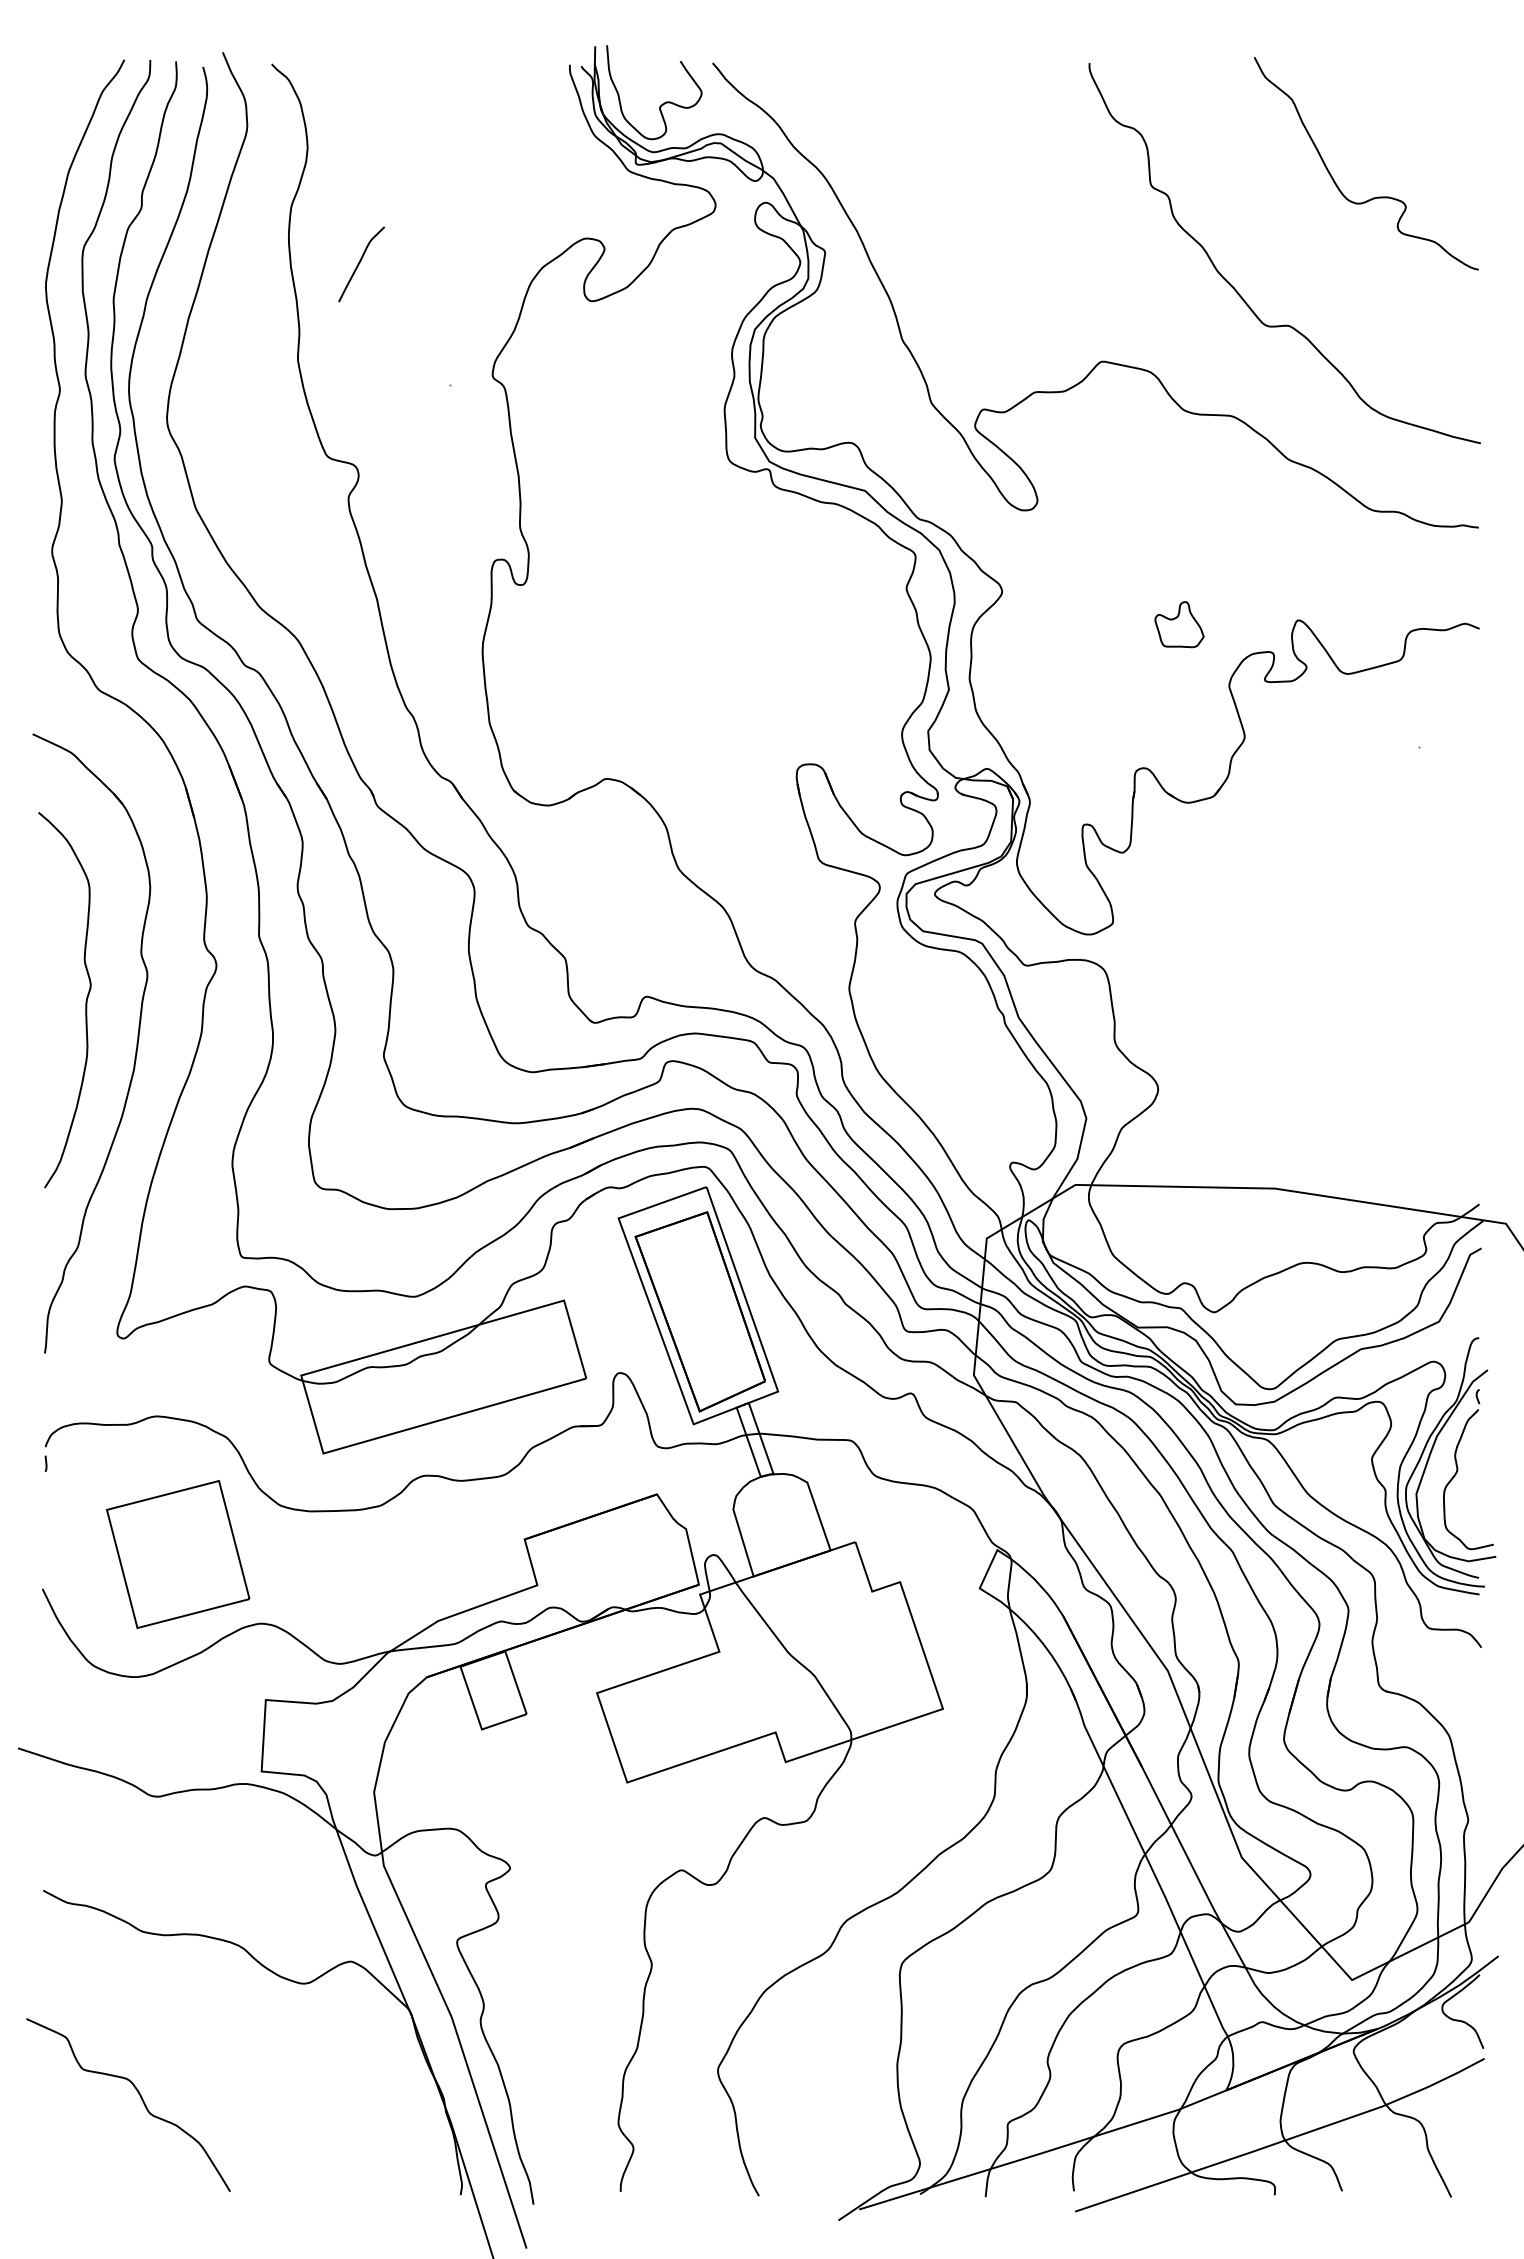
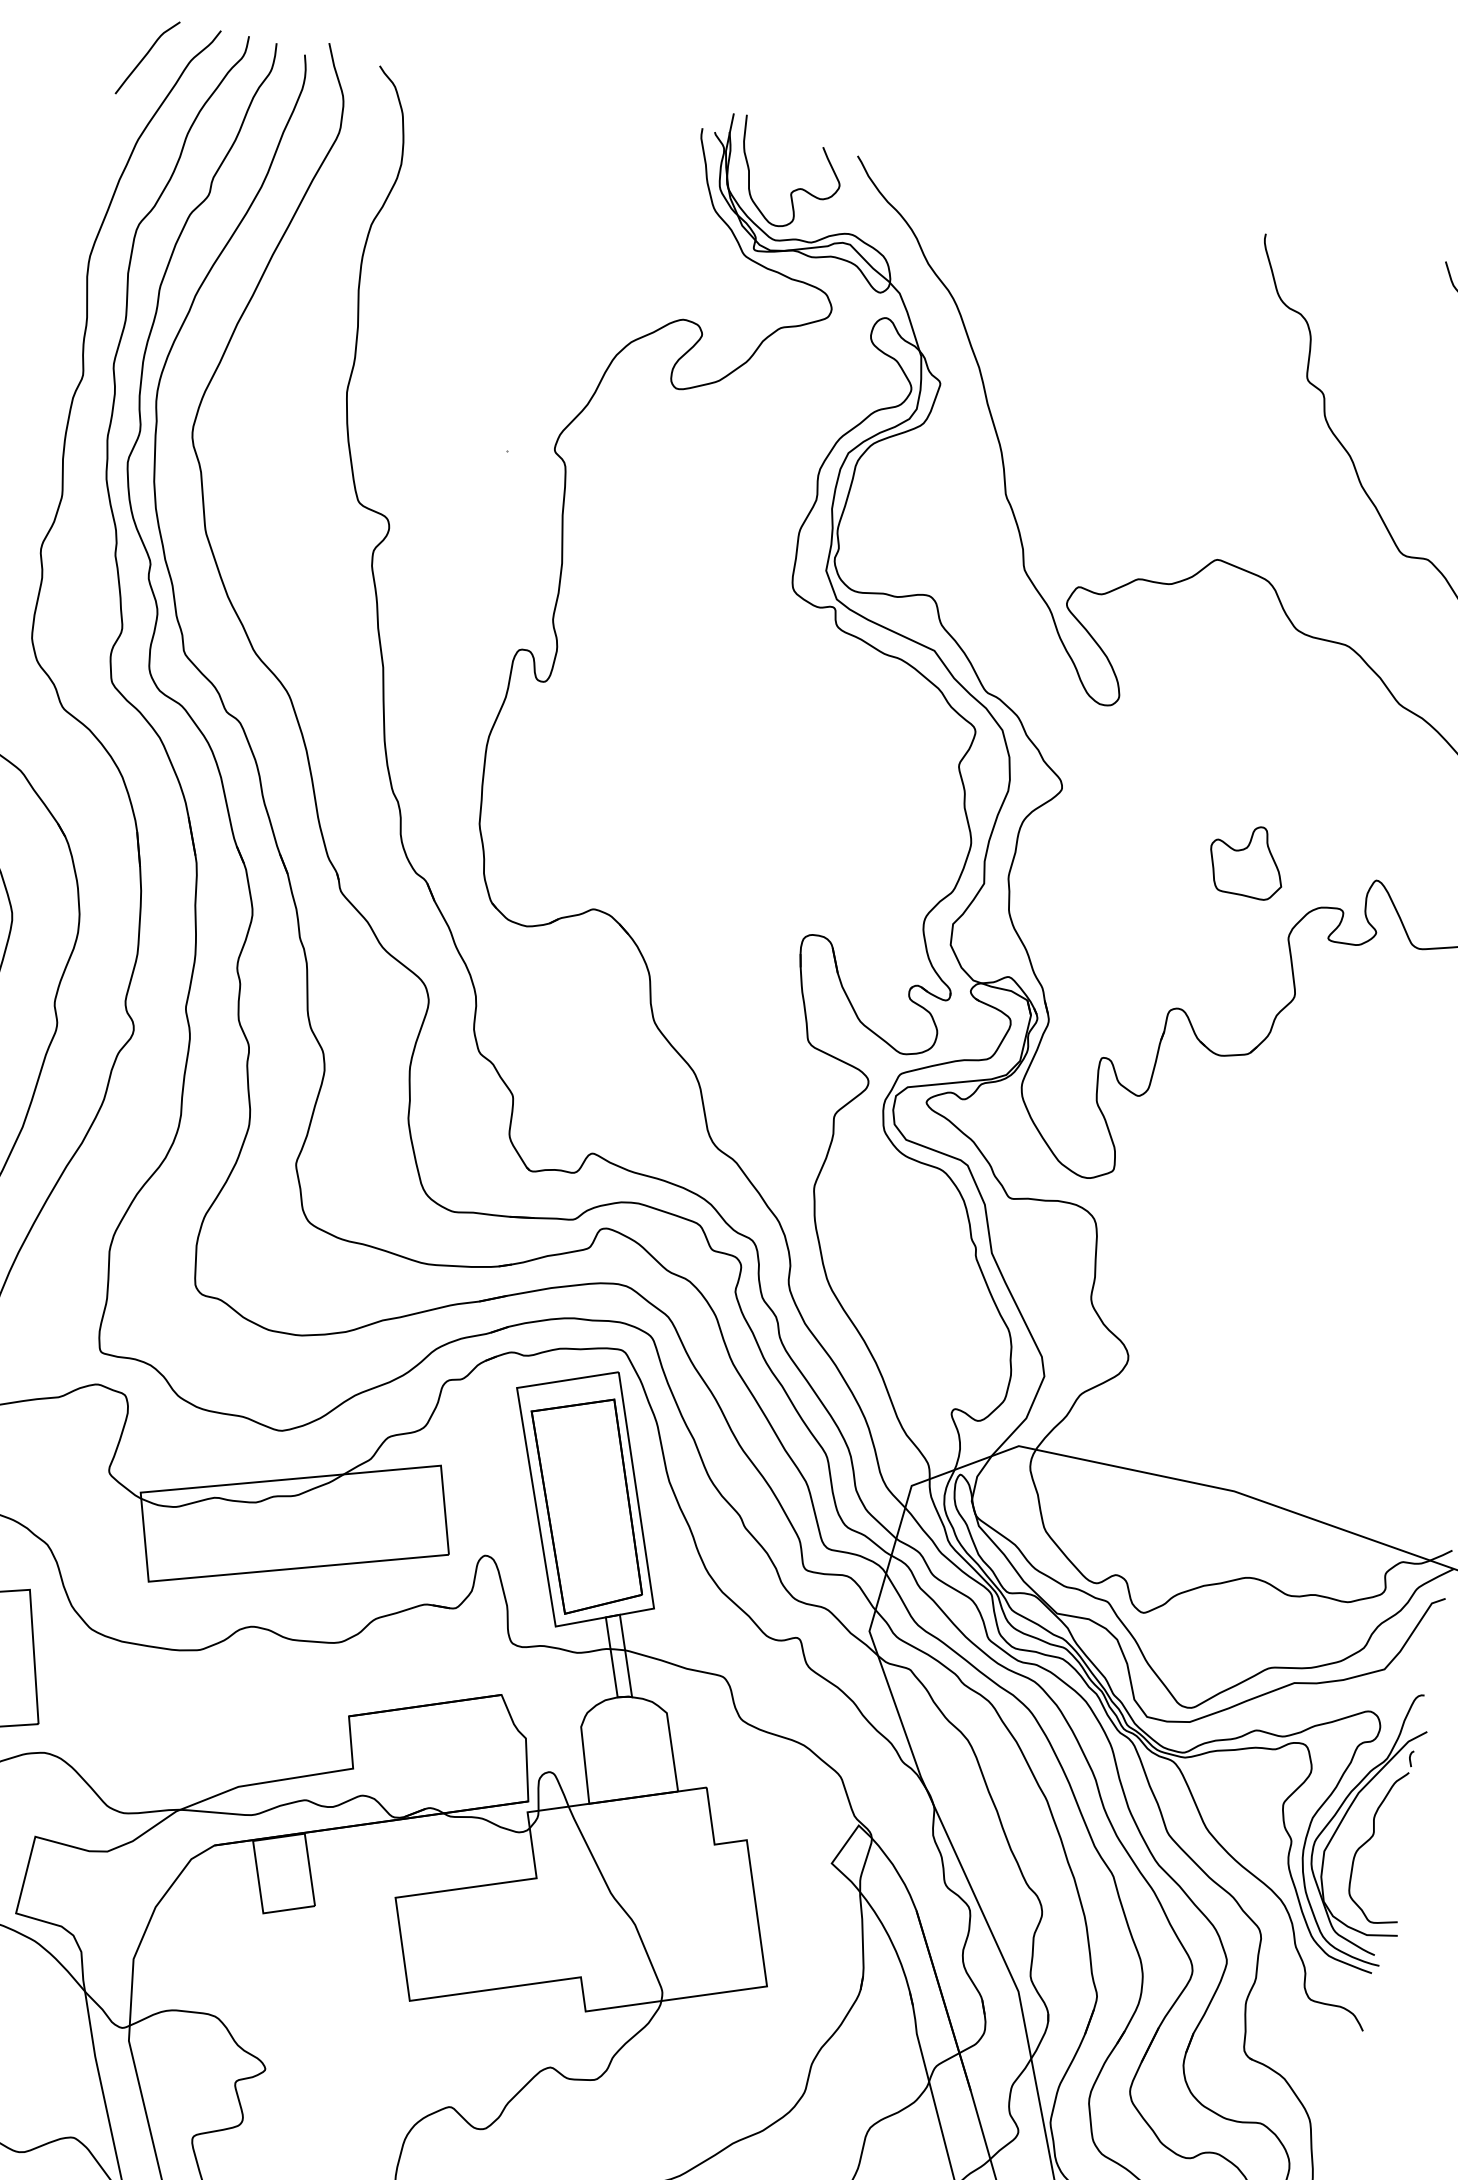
curve: (360, 263) -> (146, 56), moved
part: (1179, 624) -> (1247, 860), size x1.43

